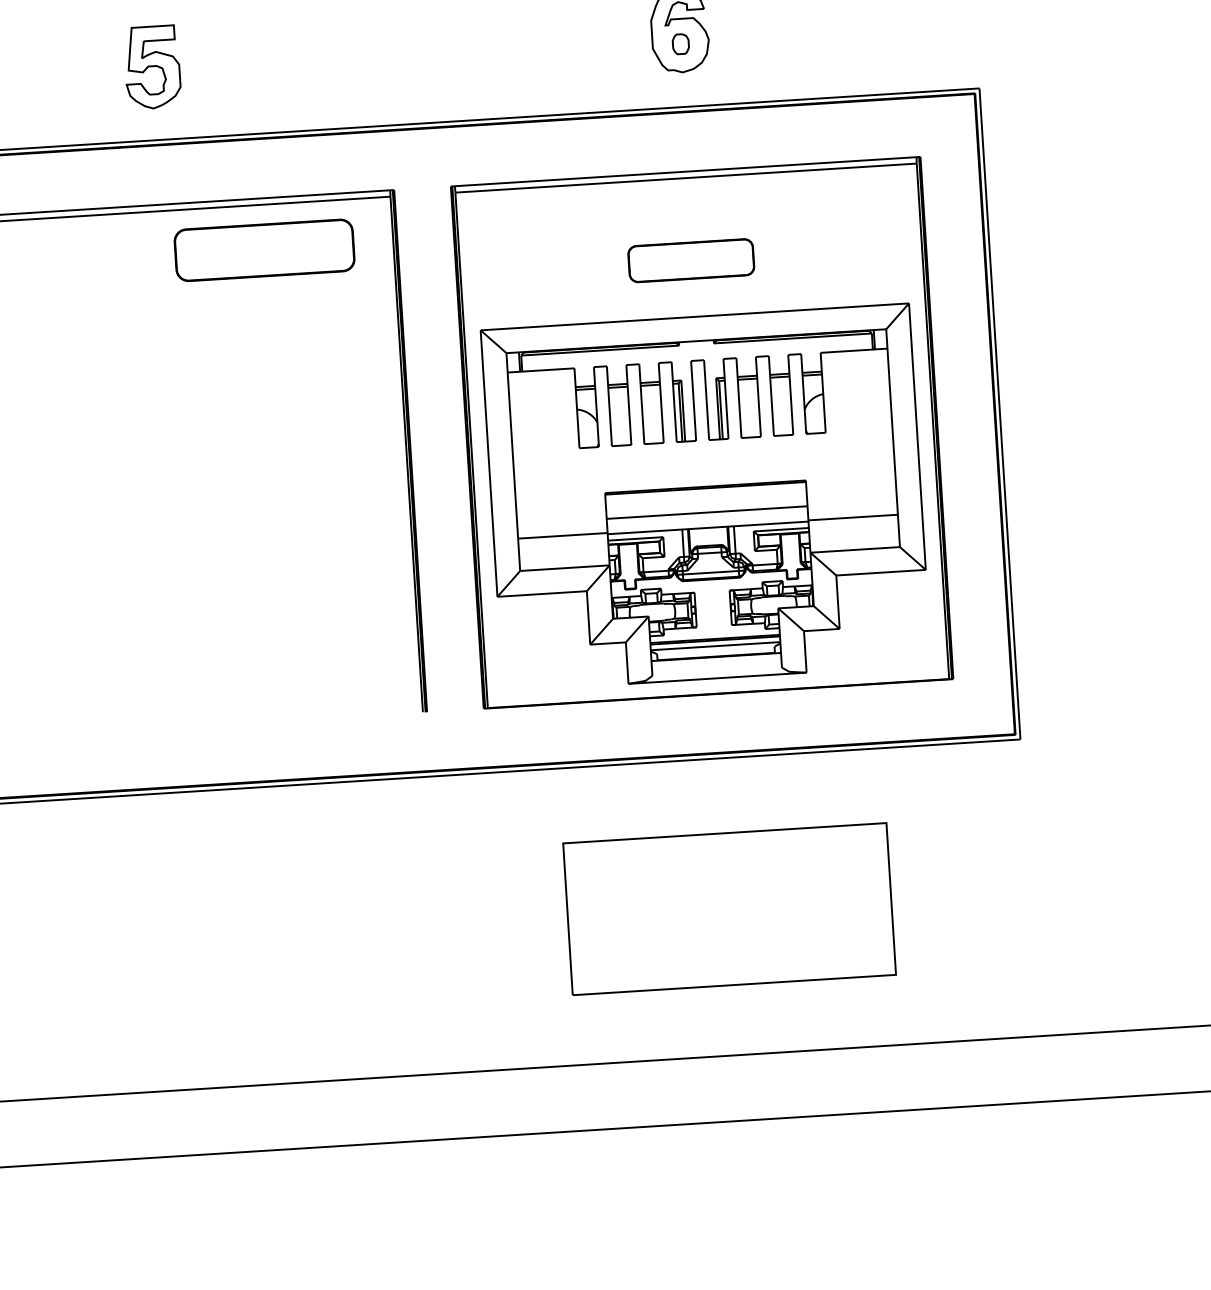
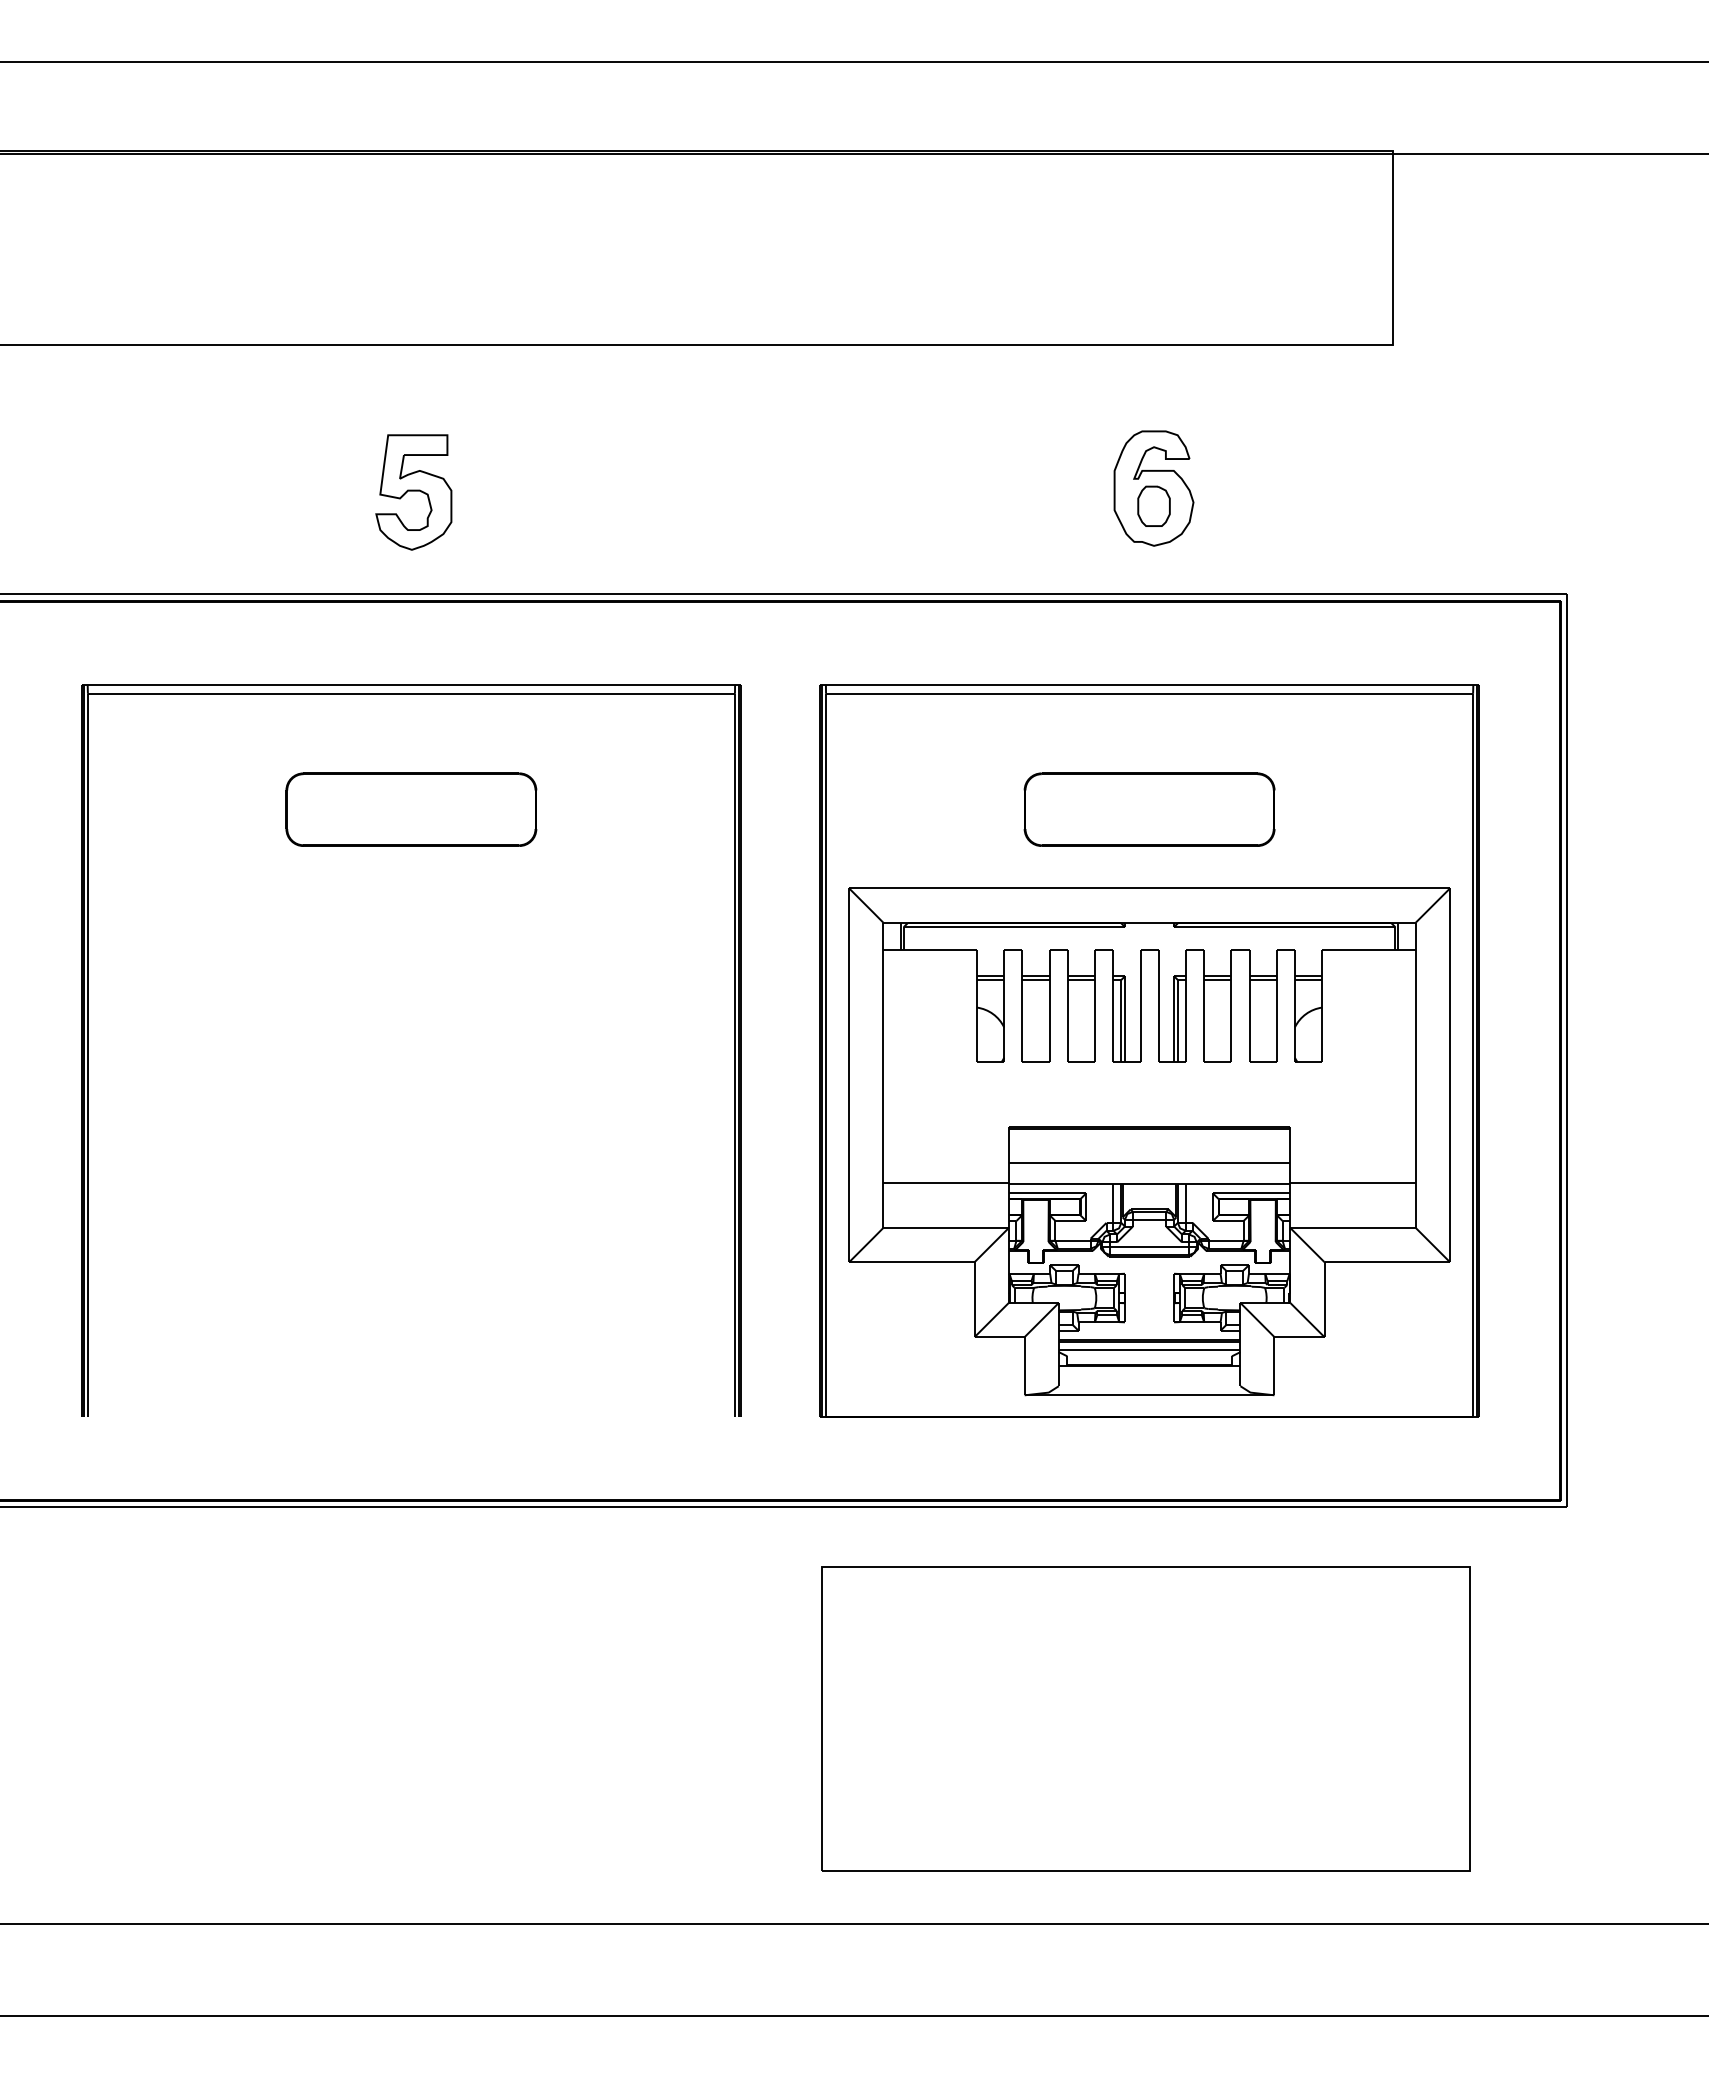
part: (680, 43) -> (1153, 505), size x1.43
part: (264, 250) -> (411, 809), moved
part: (691, 260) -> (1149, 809), size x1.43
part: (729, 908) -> (1145, 1718), size x1.43

